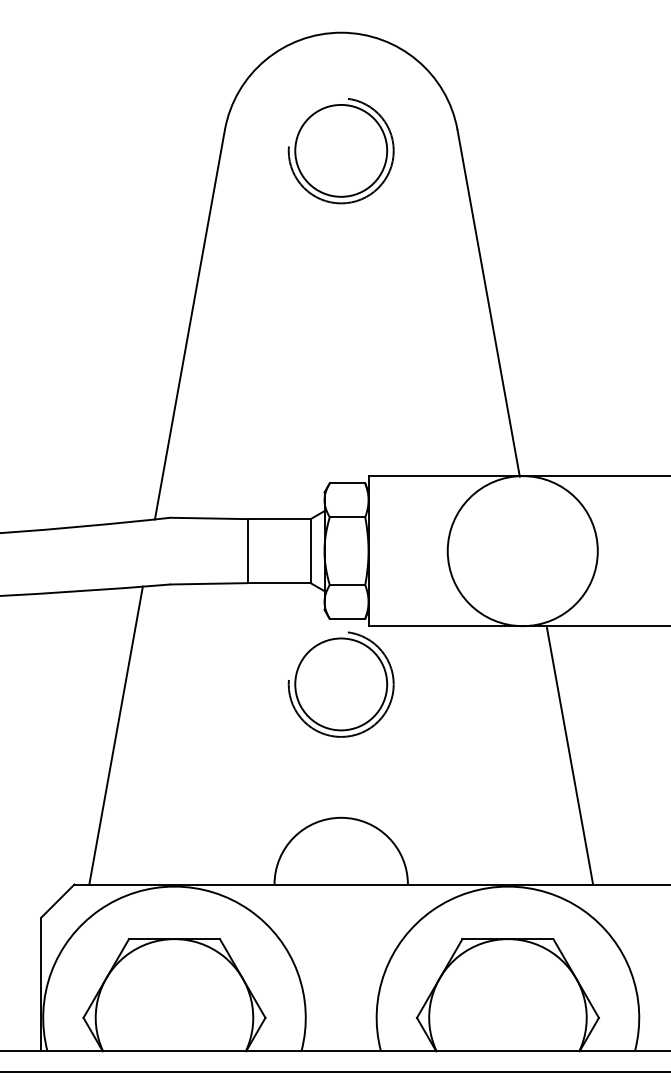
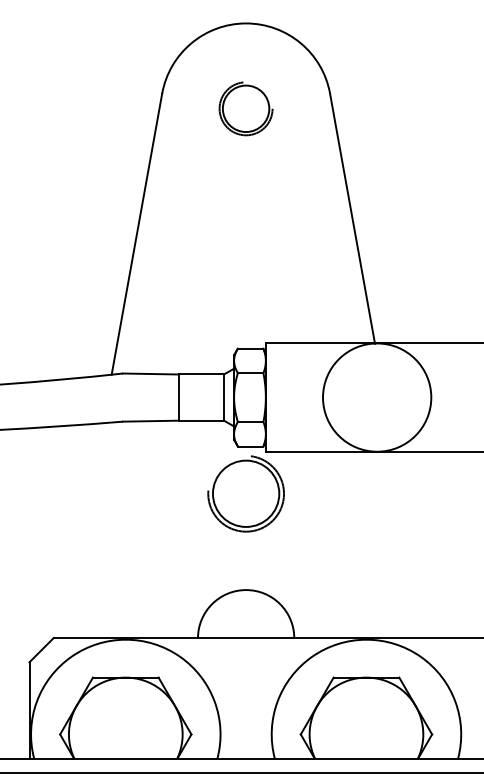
part: (340, 150) -> (245, 108), size x0.7
line: (115, 735) -> (83, 530), removed
line: (568, 754) -> (410, 544), removed

